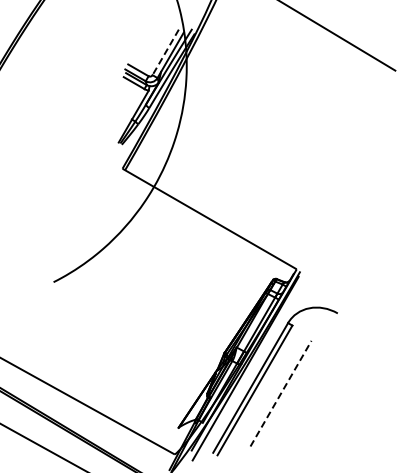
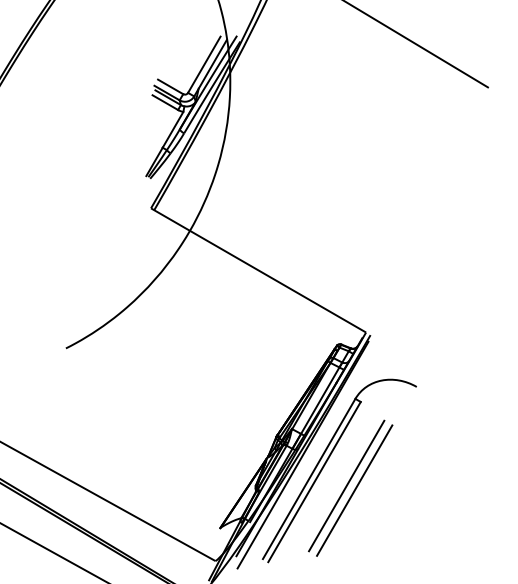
line: (165, 52) -> (204, 64), dashed -> solid
line: (281, 393) -> (347, 485), dashed -> solid
line: (287, 397) -> (354, 490), added

